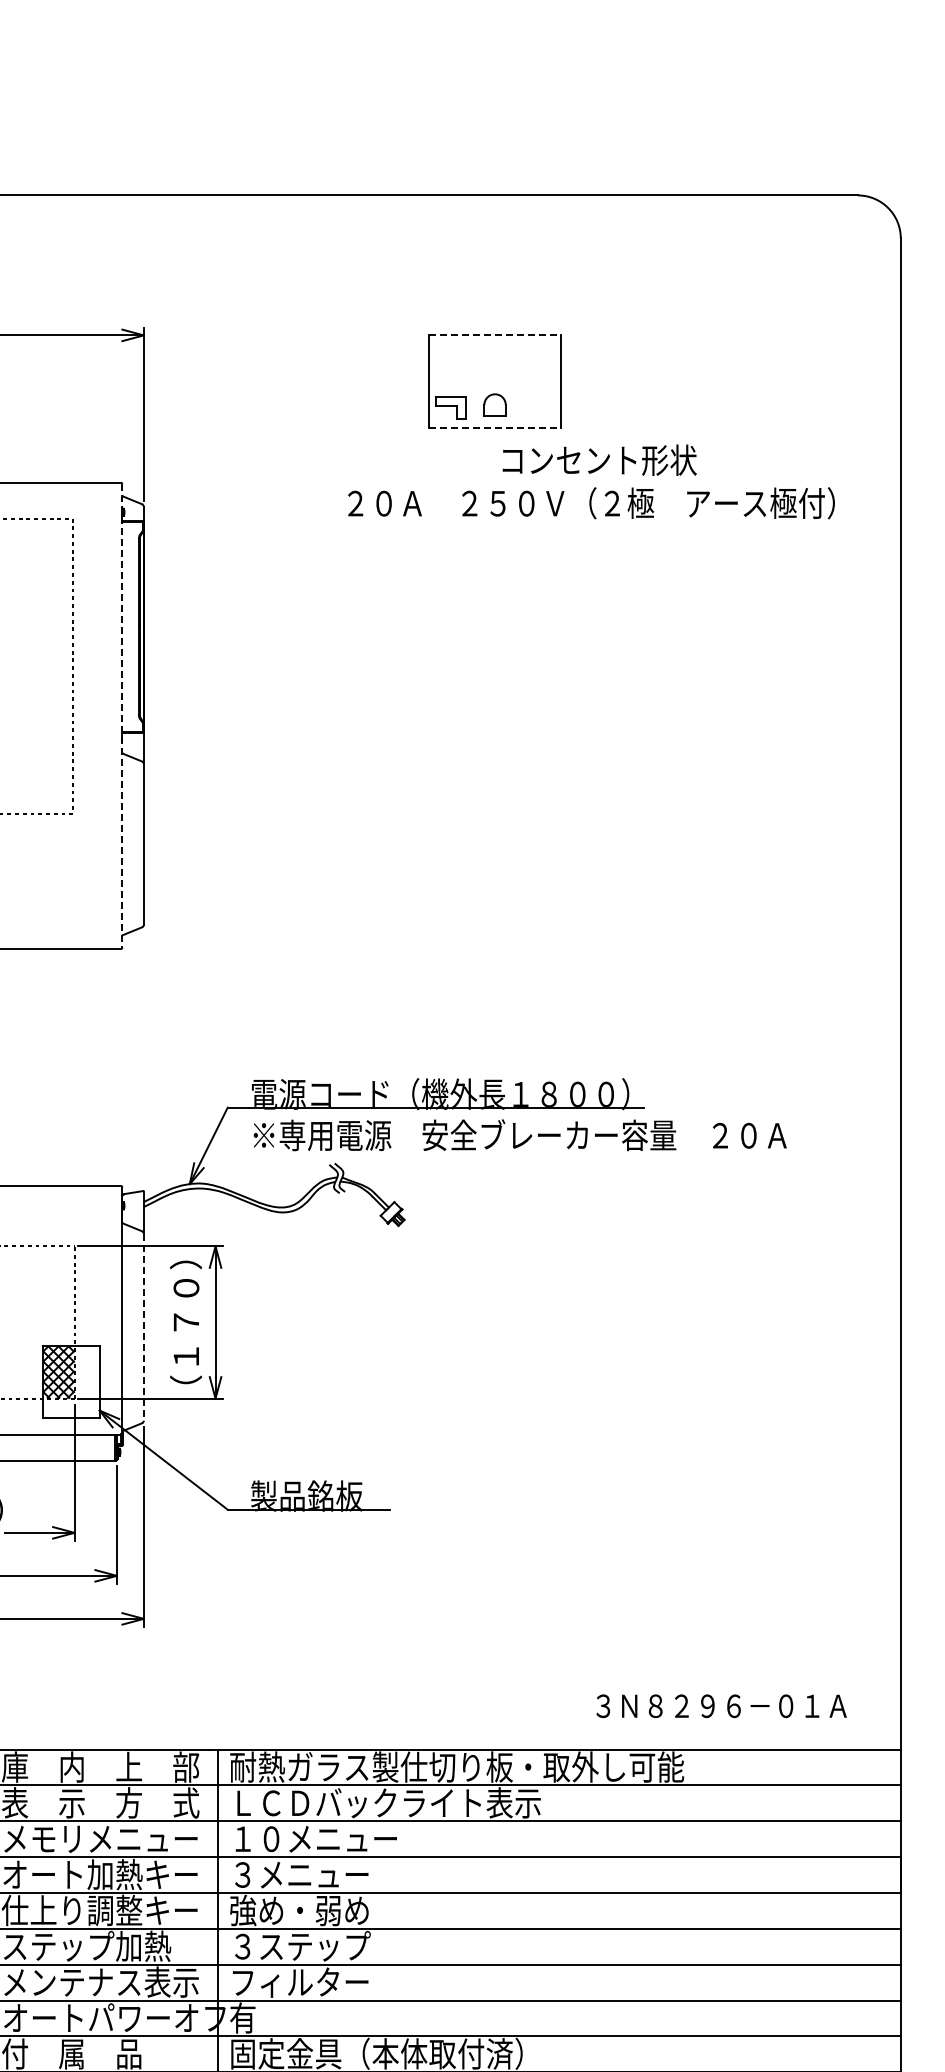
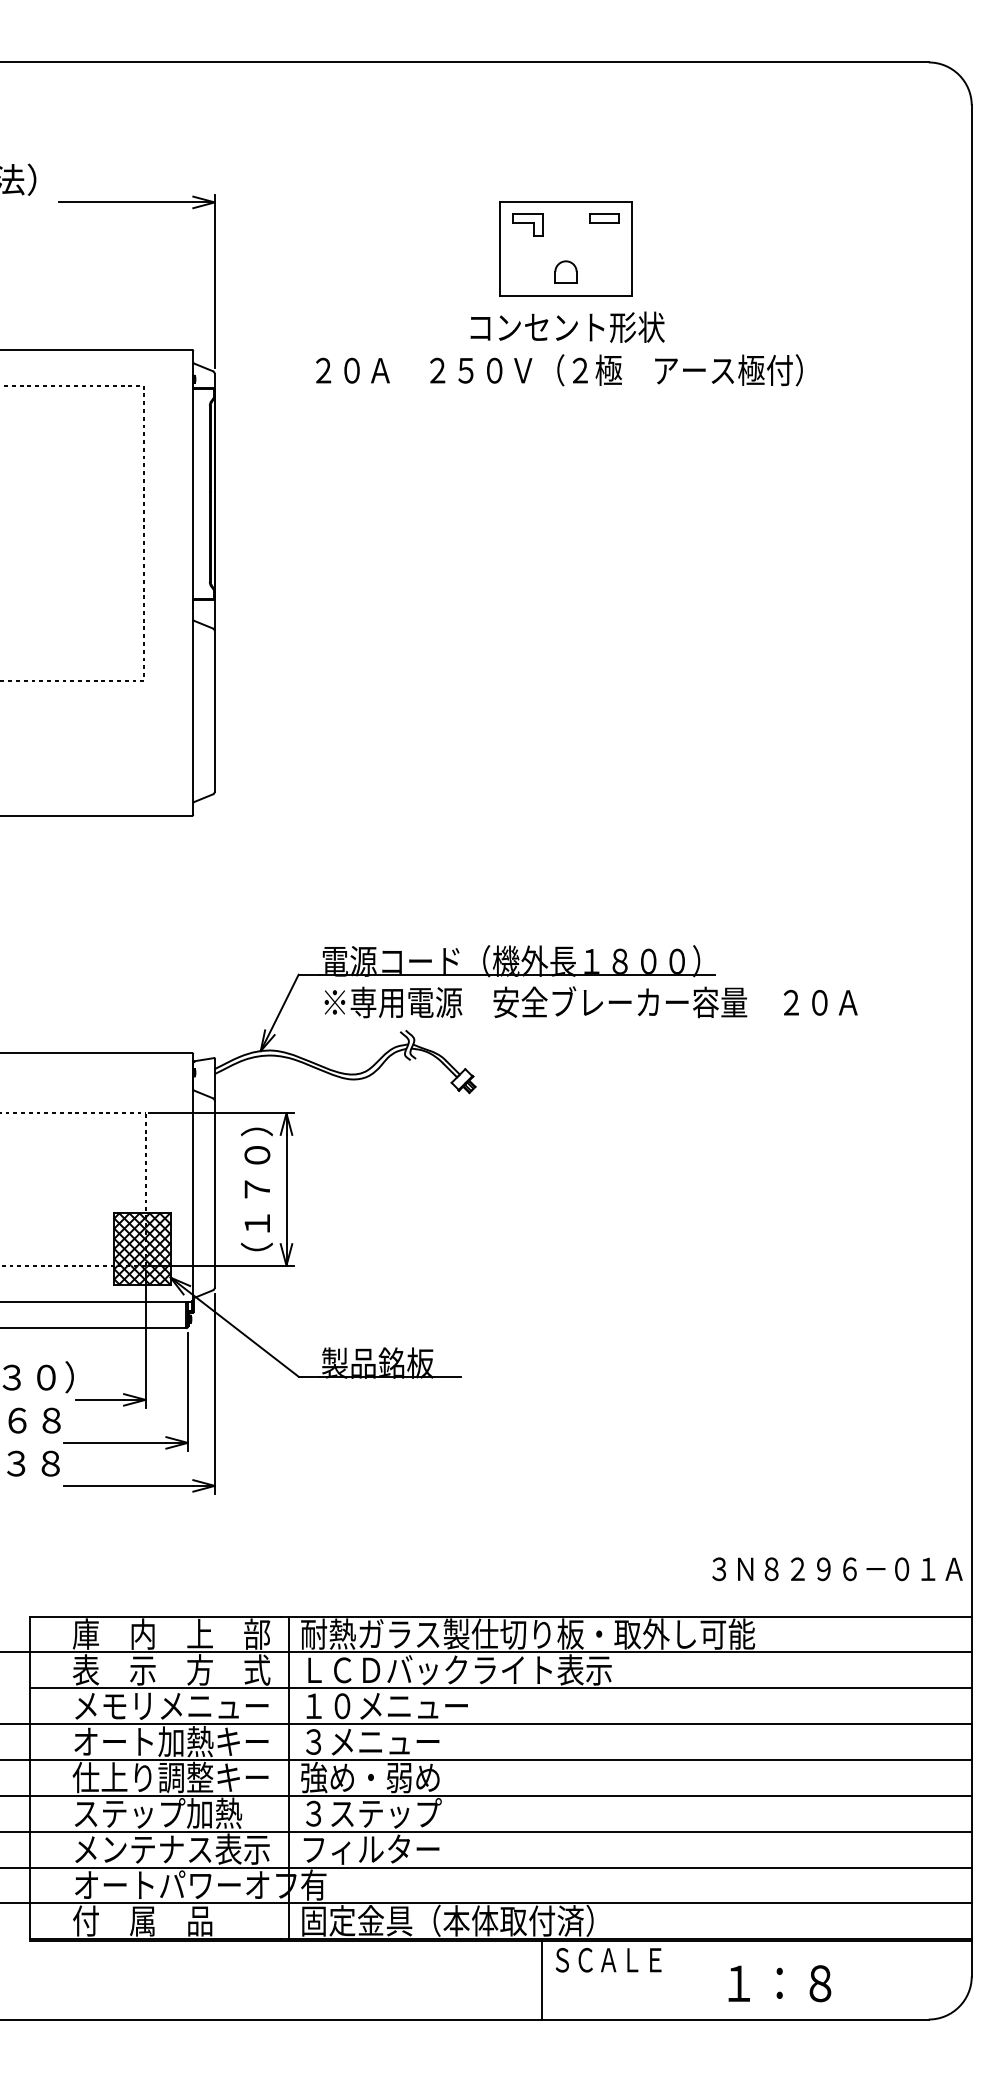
line: (495, 334) -> (566, 201), dashed -> solid
part: (533, 351) -> (604, 218), added
part: (450, 407) -> (527, 224), moved
line: (495, 428) -> (566, 295), dashed -> solid
text: (591, 481) -> (559, 348), moved
line: (122, 715) -> (193, 582), dashed -> solid
line: (143, 1327) -> (214, 1194), dashed -> solid
hatch: (70, 1382) -> (141, 1249), added
text: (721, 1706) -> (837, 1569), moved

